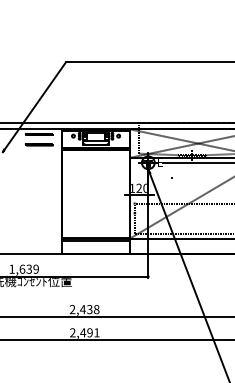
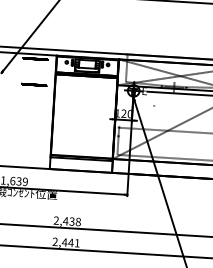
line: (38, 144) -> (33, 84), moved
text: (90, 332) -> (71, 242), 2,491 -> 2,441

